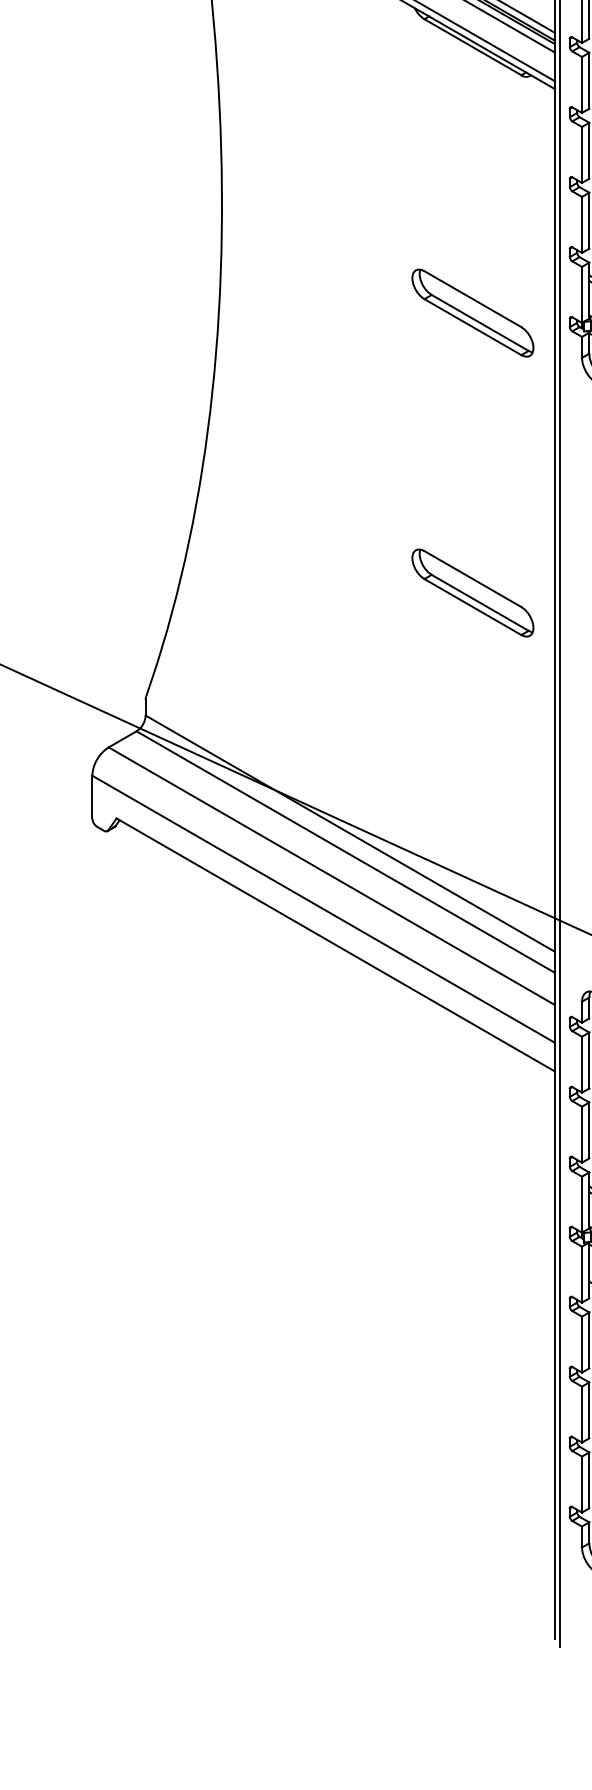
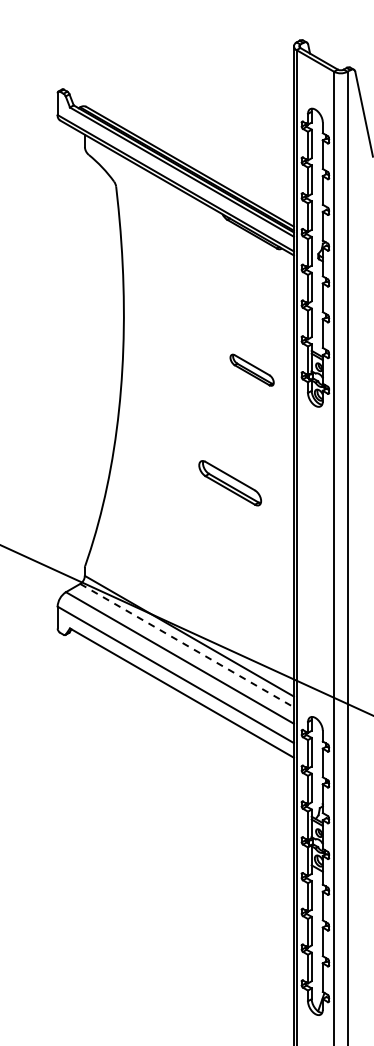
part: (471, 313) -> (251, 370), size x0.7
part: (471, 593) -> (229, 483), moved
line: (346, 851) -> (187, 645), solid -> dashed

